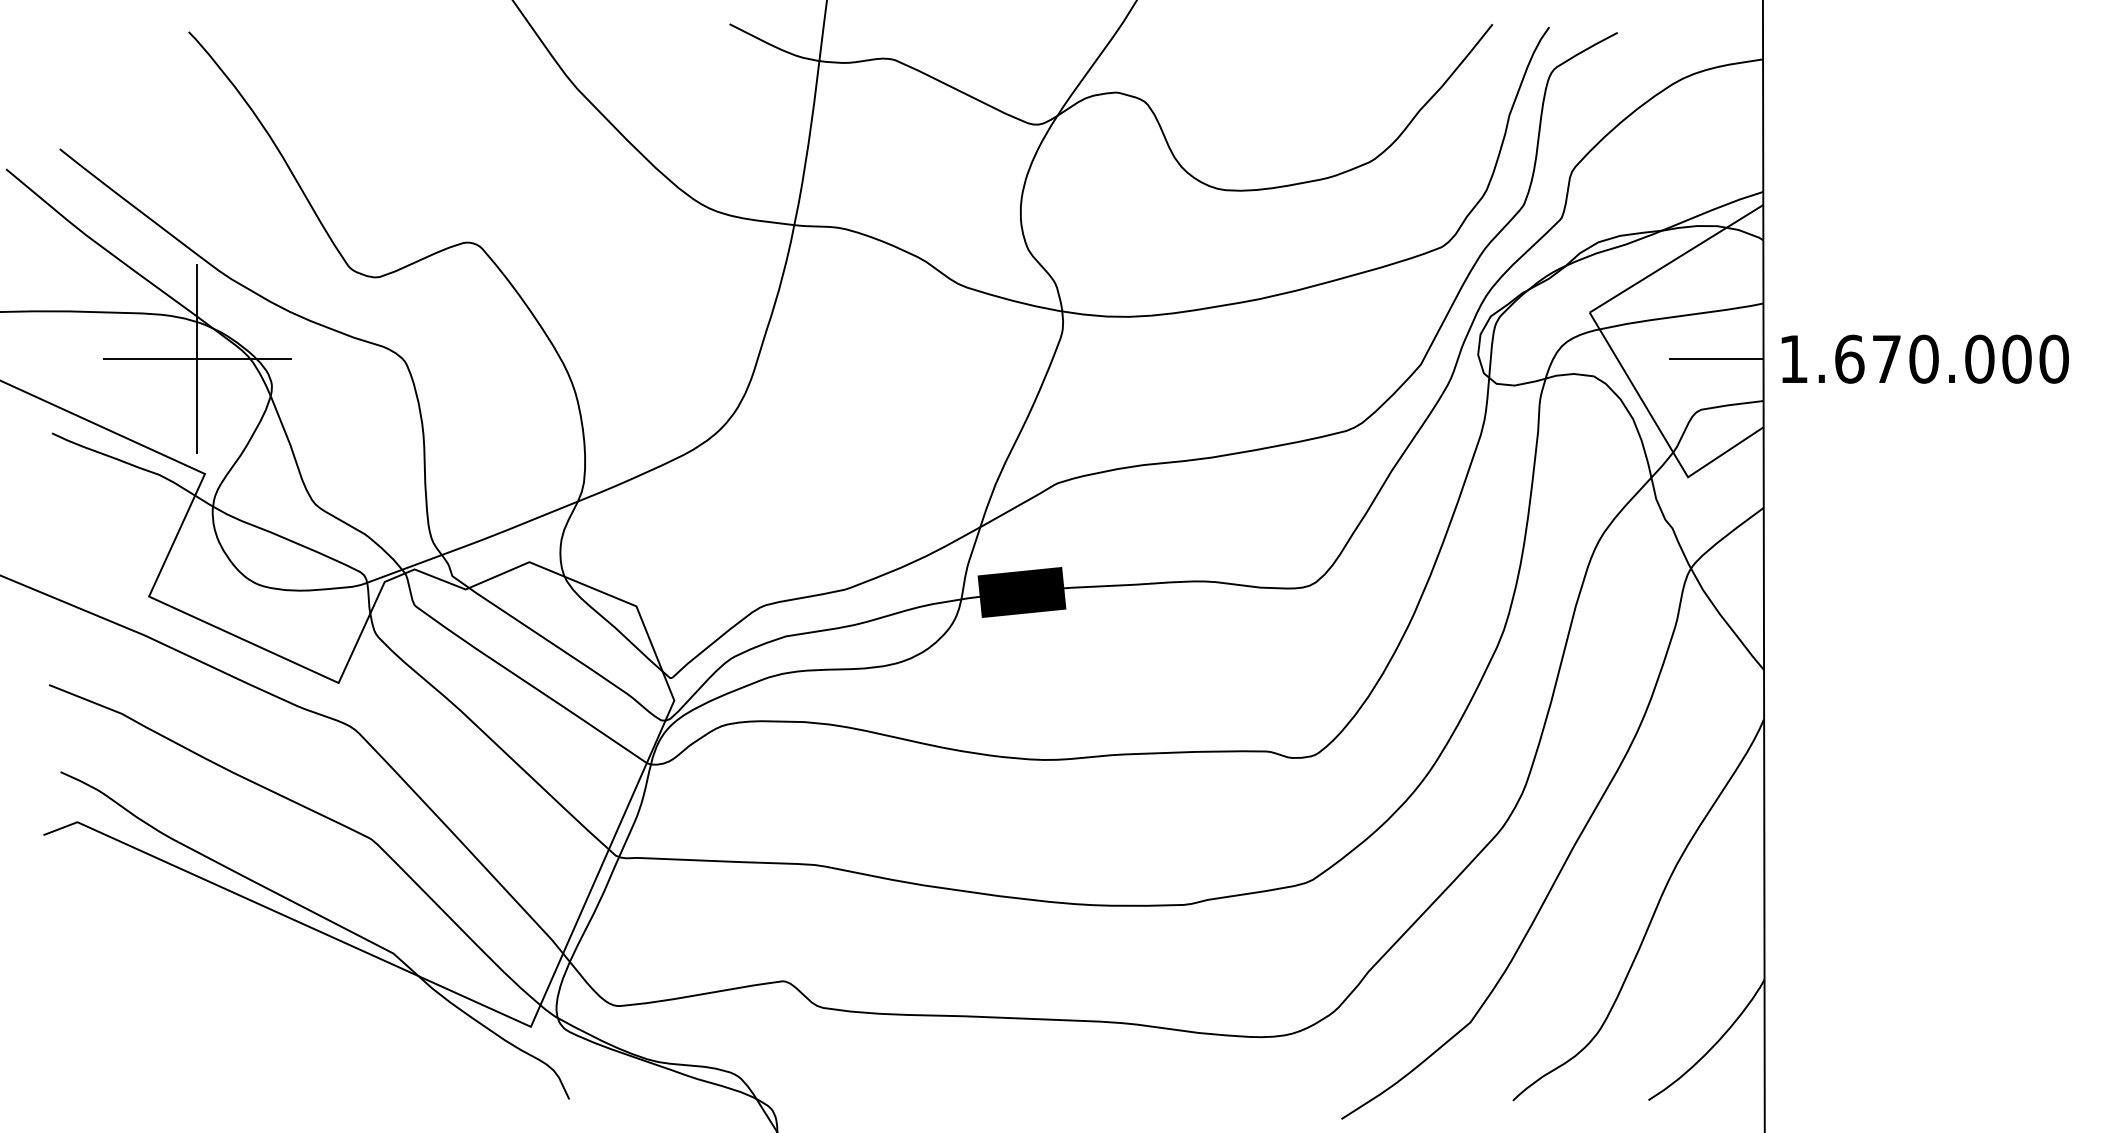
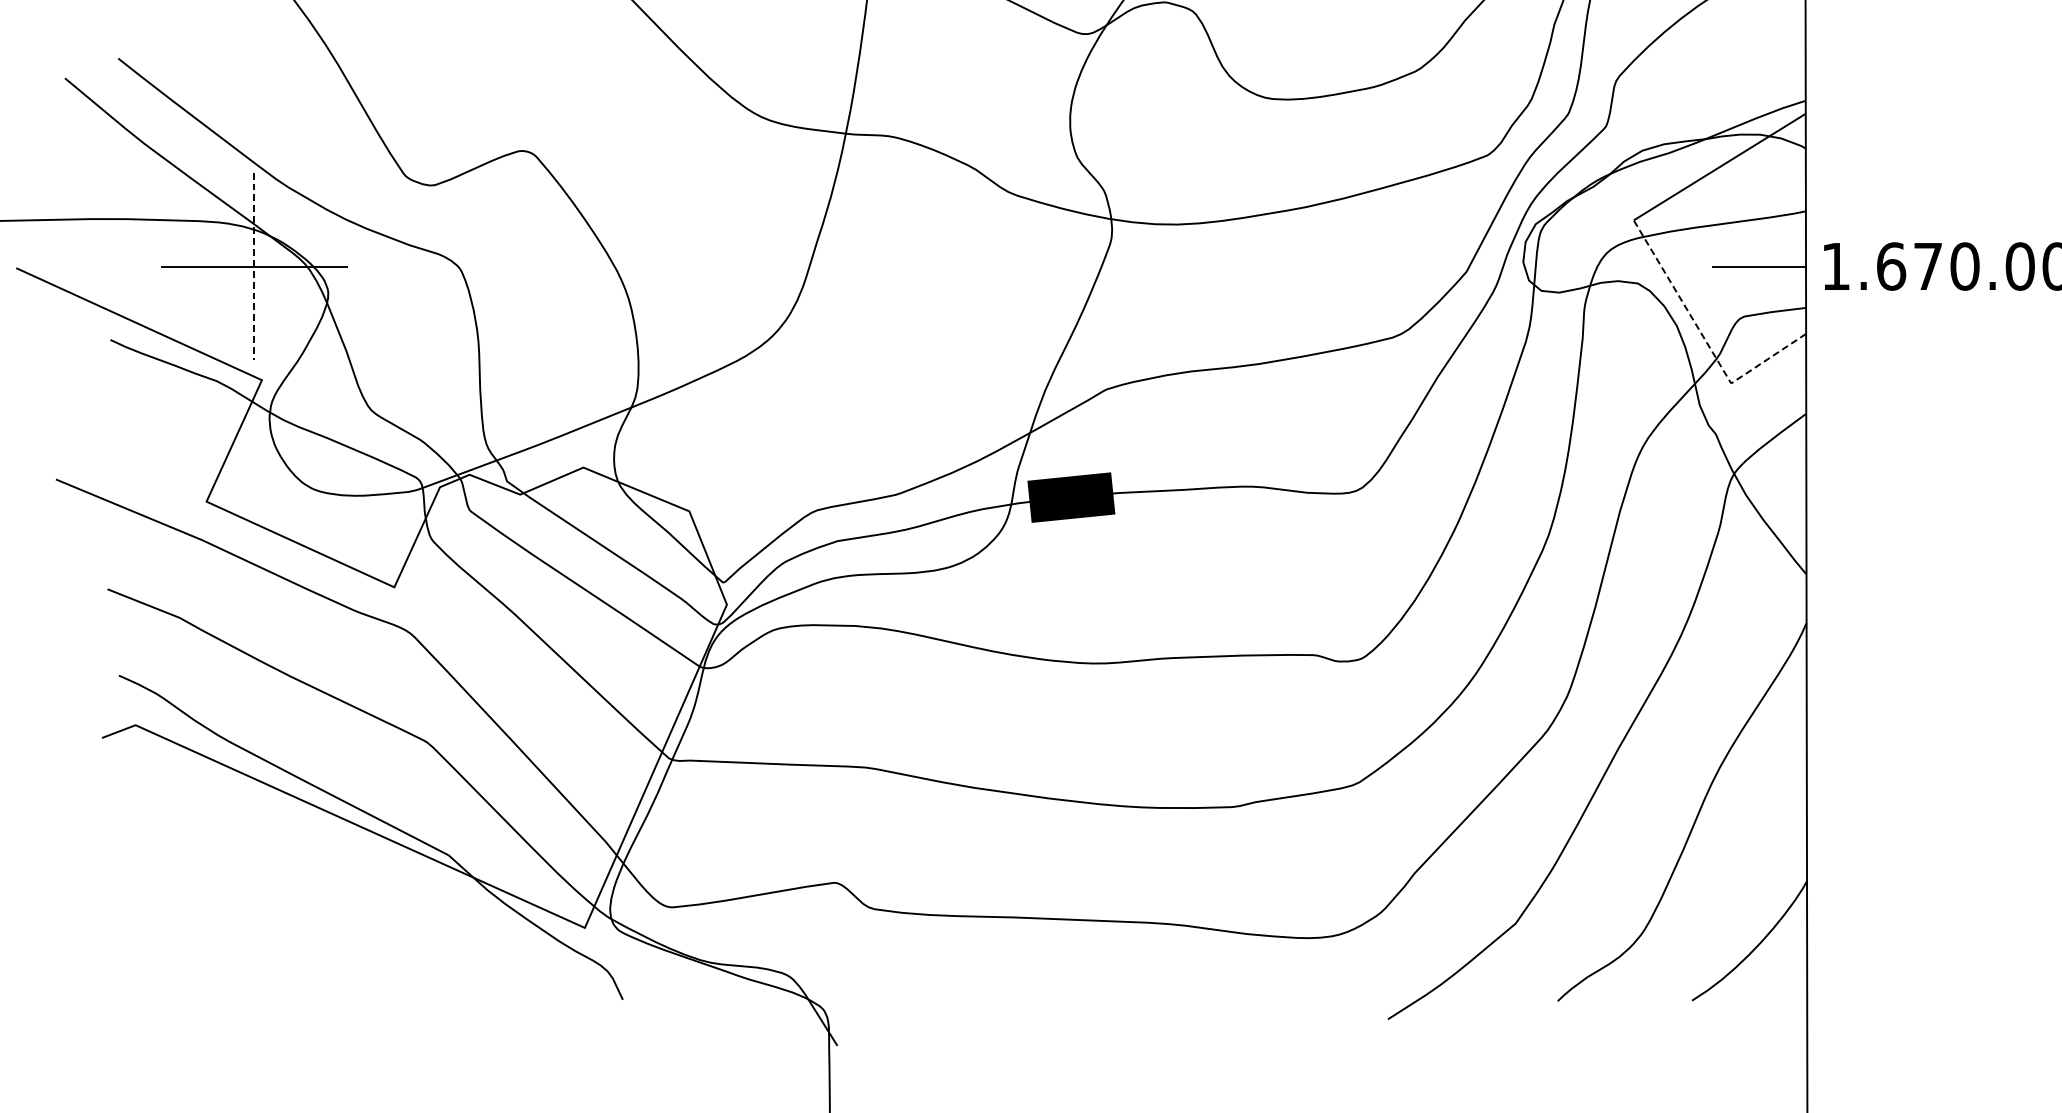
line: (197, 359) -> (254, 266), solid -> dashed
line: (1662, 434) -> (1705, 341), solid -> dashed

